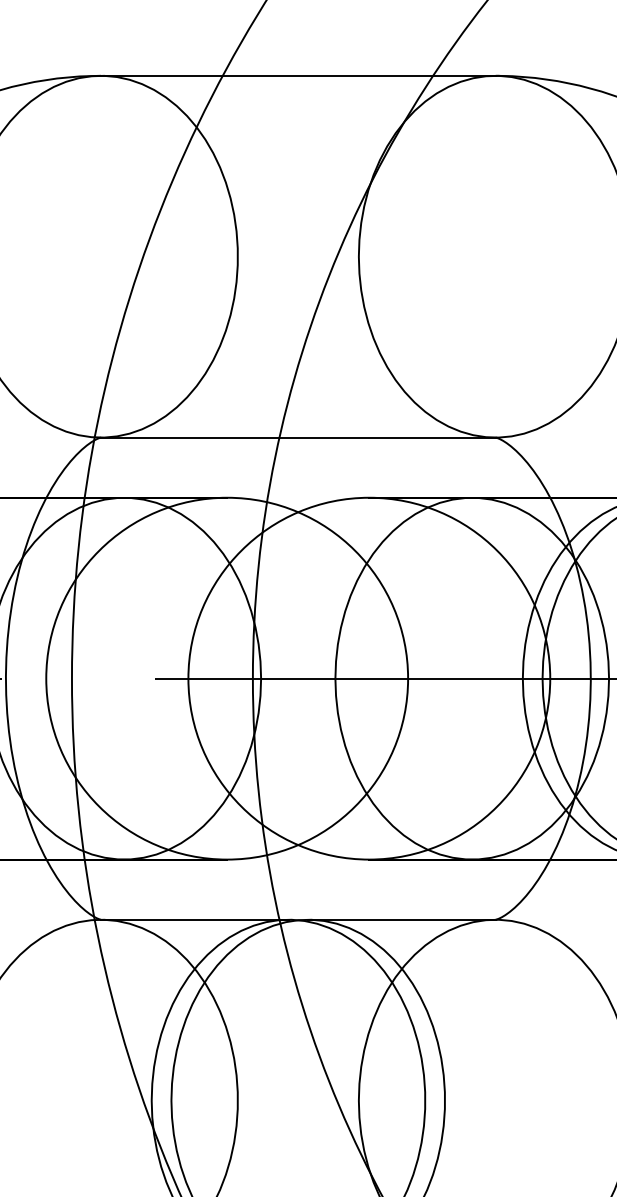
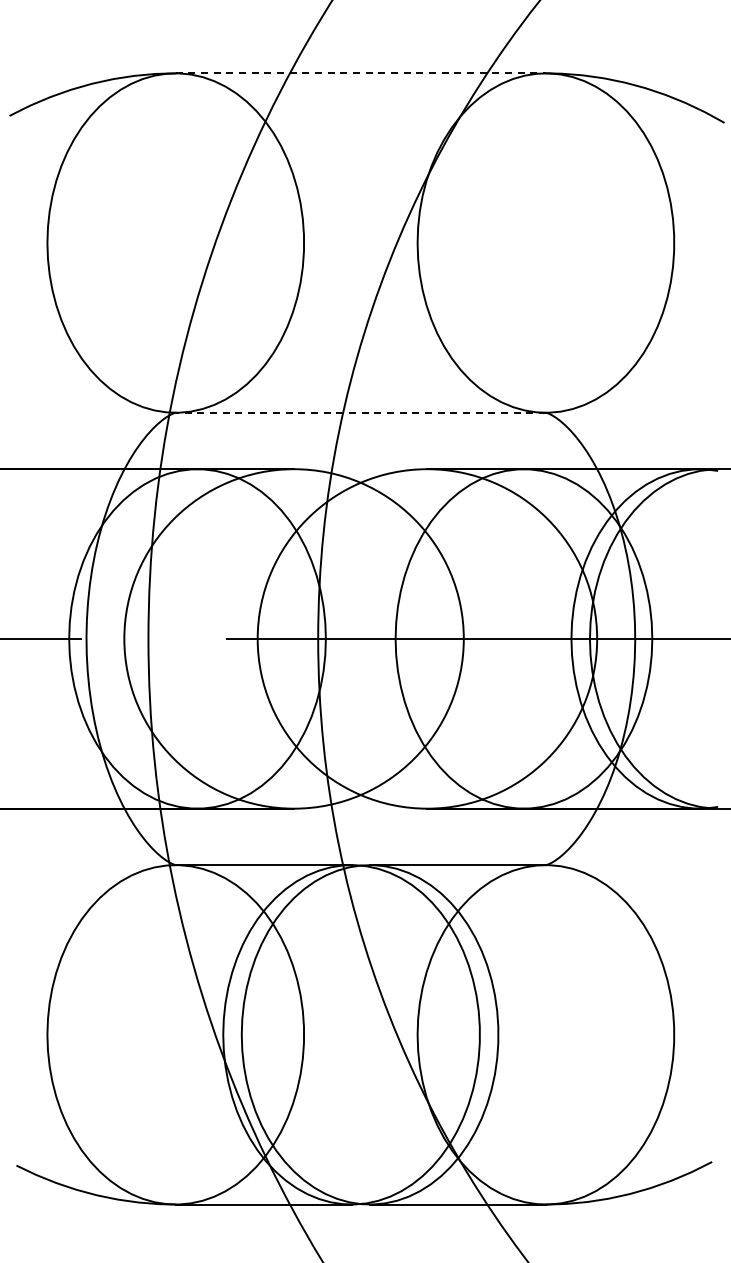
line: (299, 75) -> (361, 73), solid -> dashed
line: (297, 437) -> (360, 412), solid -> dashed

